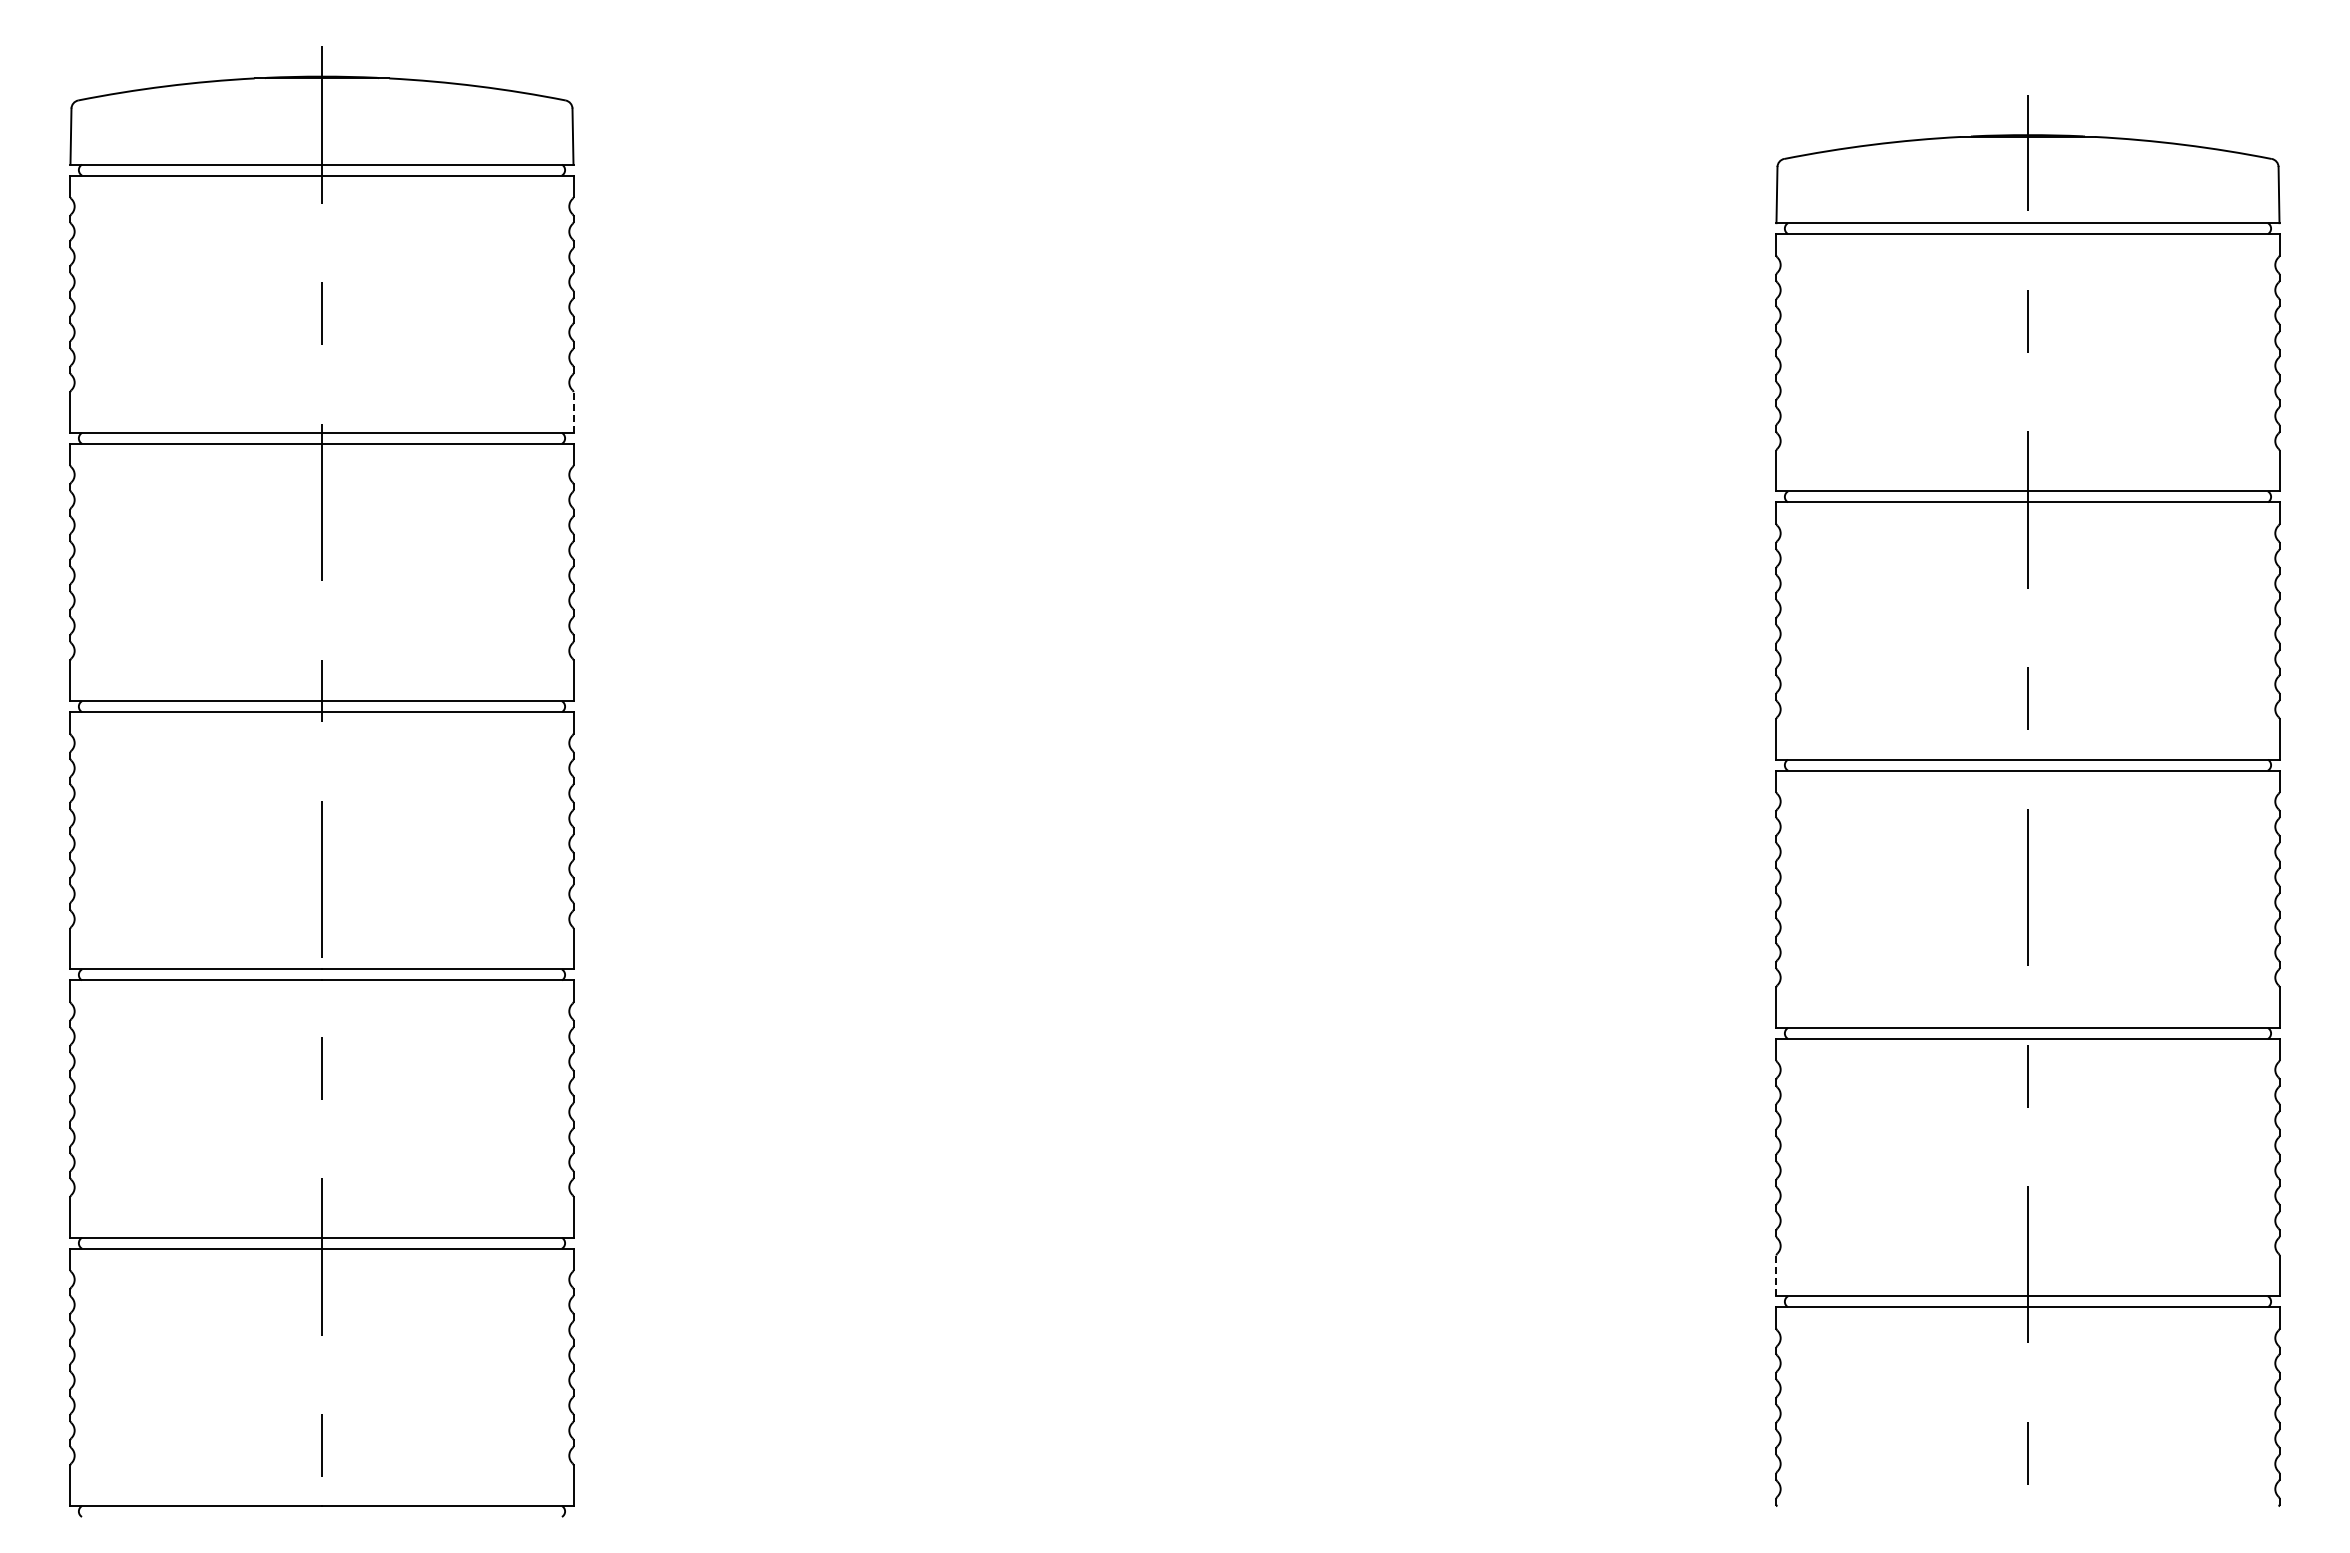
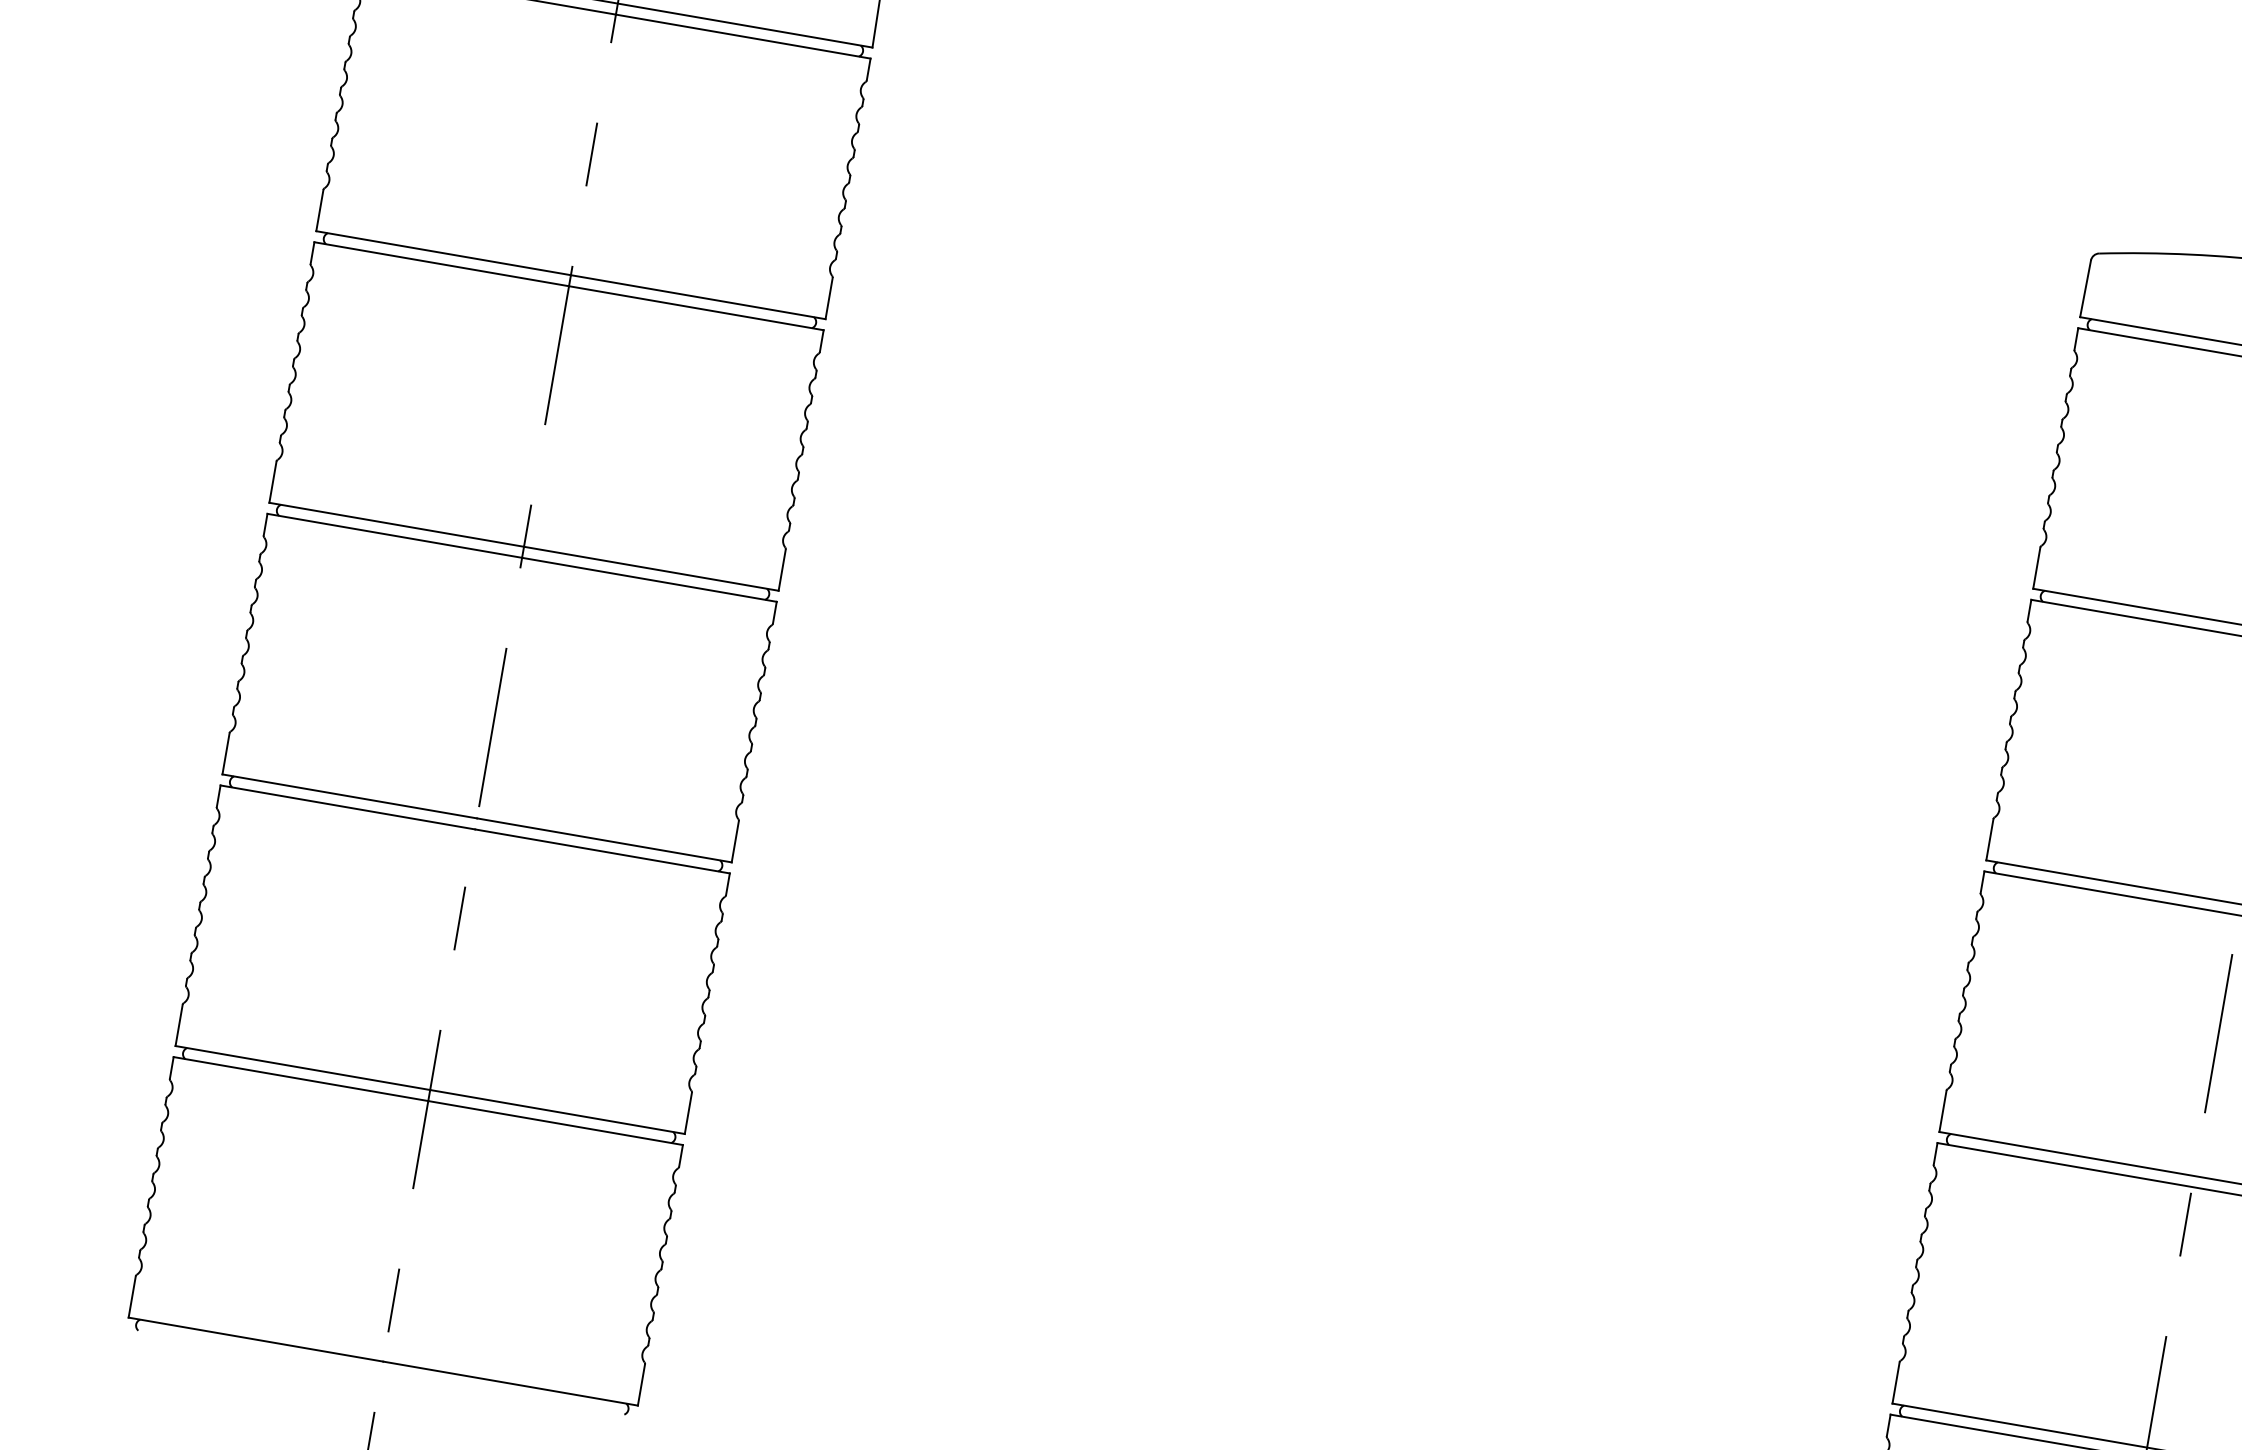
line: (573, 412) -> (829, 298), dashed -> solid
line: (1776, 1276) -> (1895, 1383), dashed -> solid

